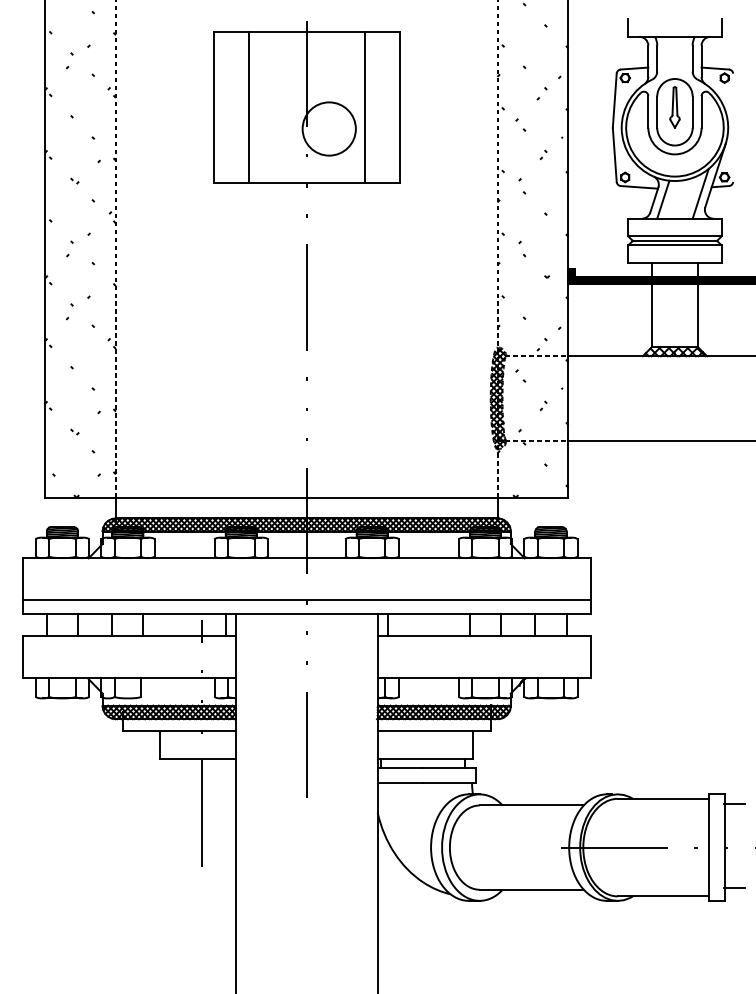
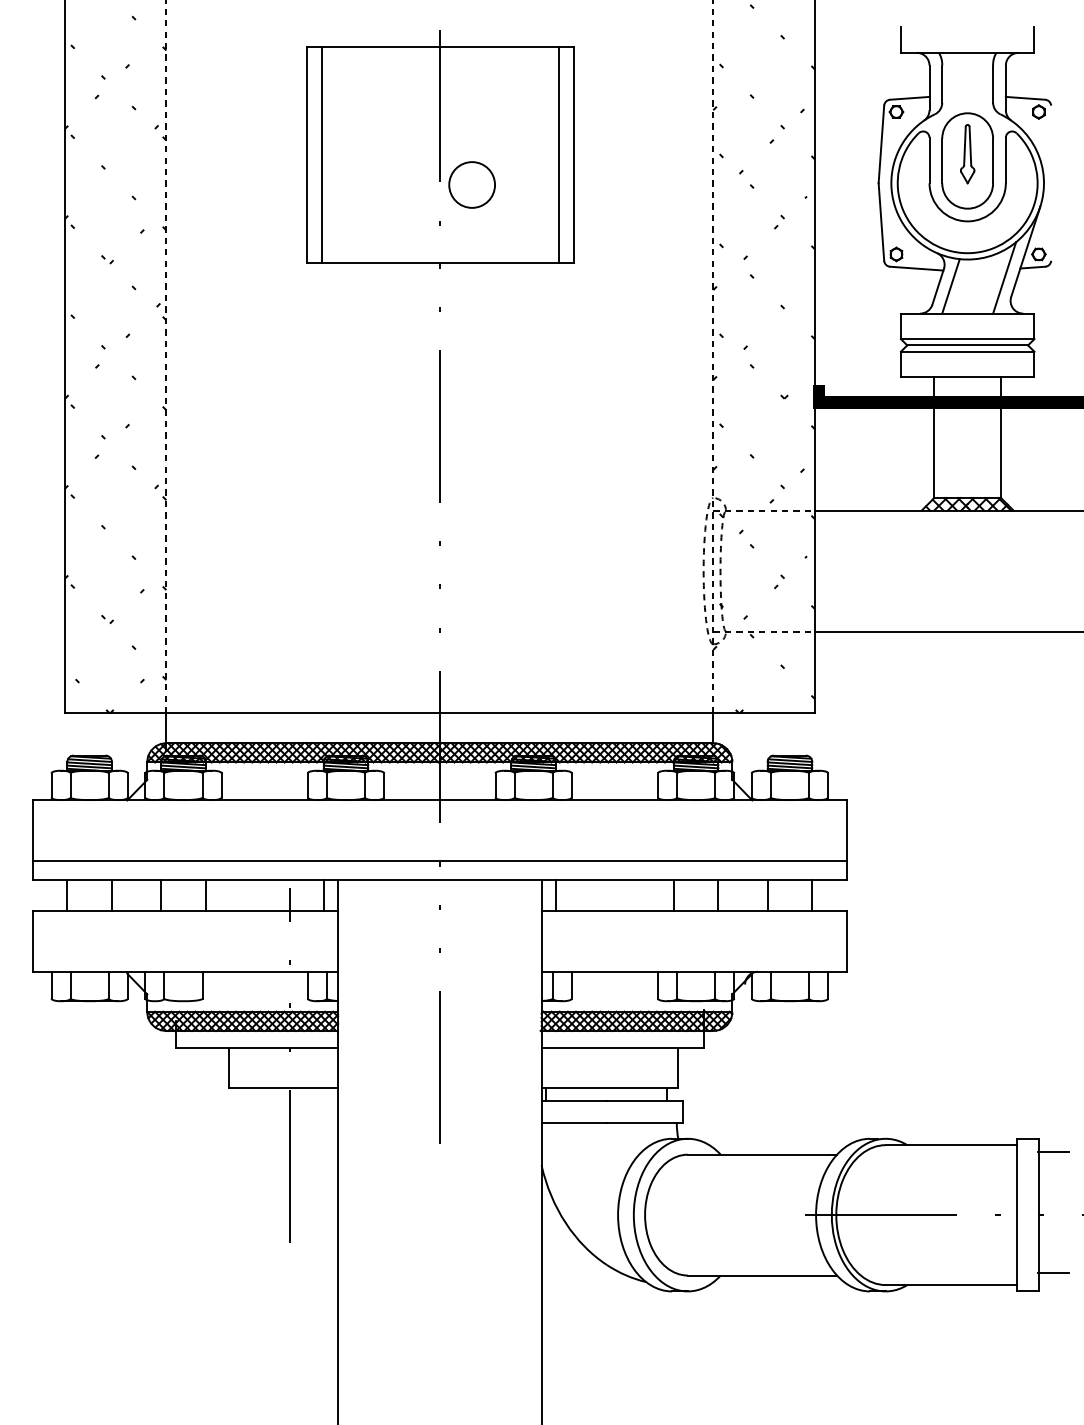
line: (249, 107) -> (321, 154), moved
line: (364, 107) -> (558, 154), moved
circle: (328, 128) -> (471, 184), size x0.6
hatch: (498, 398) -> (714, 571), removed

